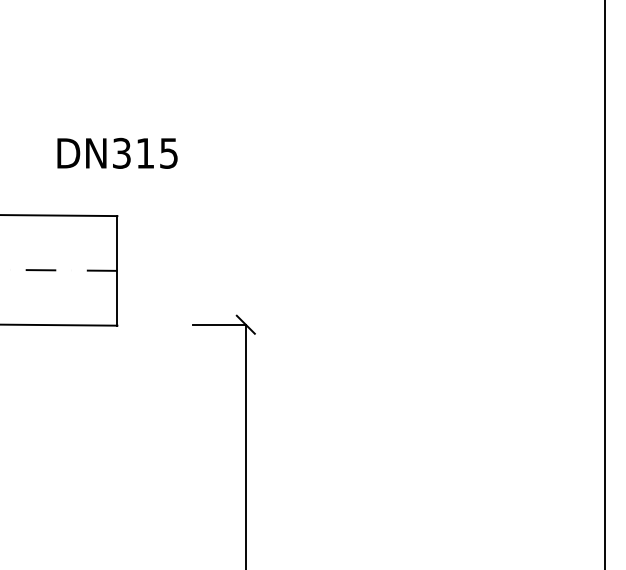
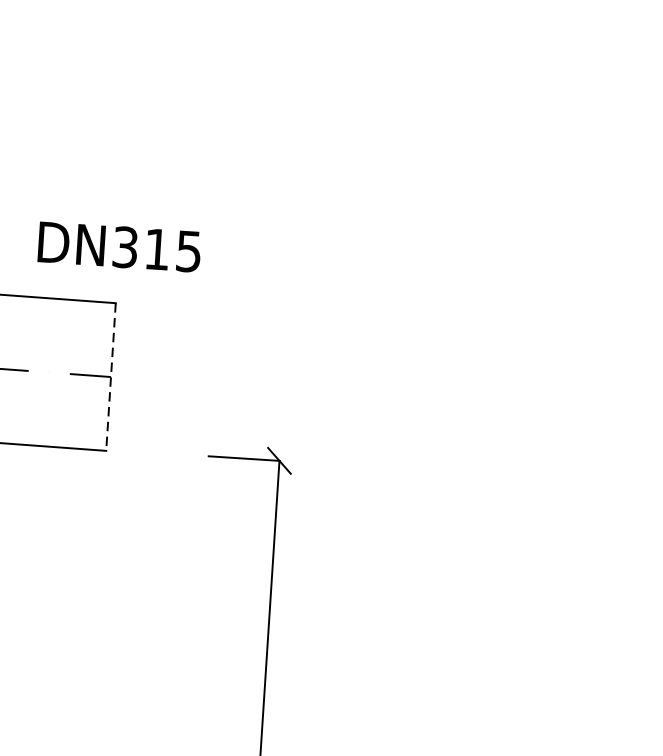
text: (117, 152) -> (119, 245), moved
line: (117, 270) -> (111, 376), solid -> dashed

